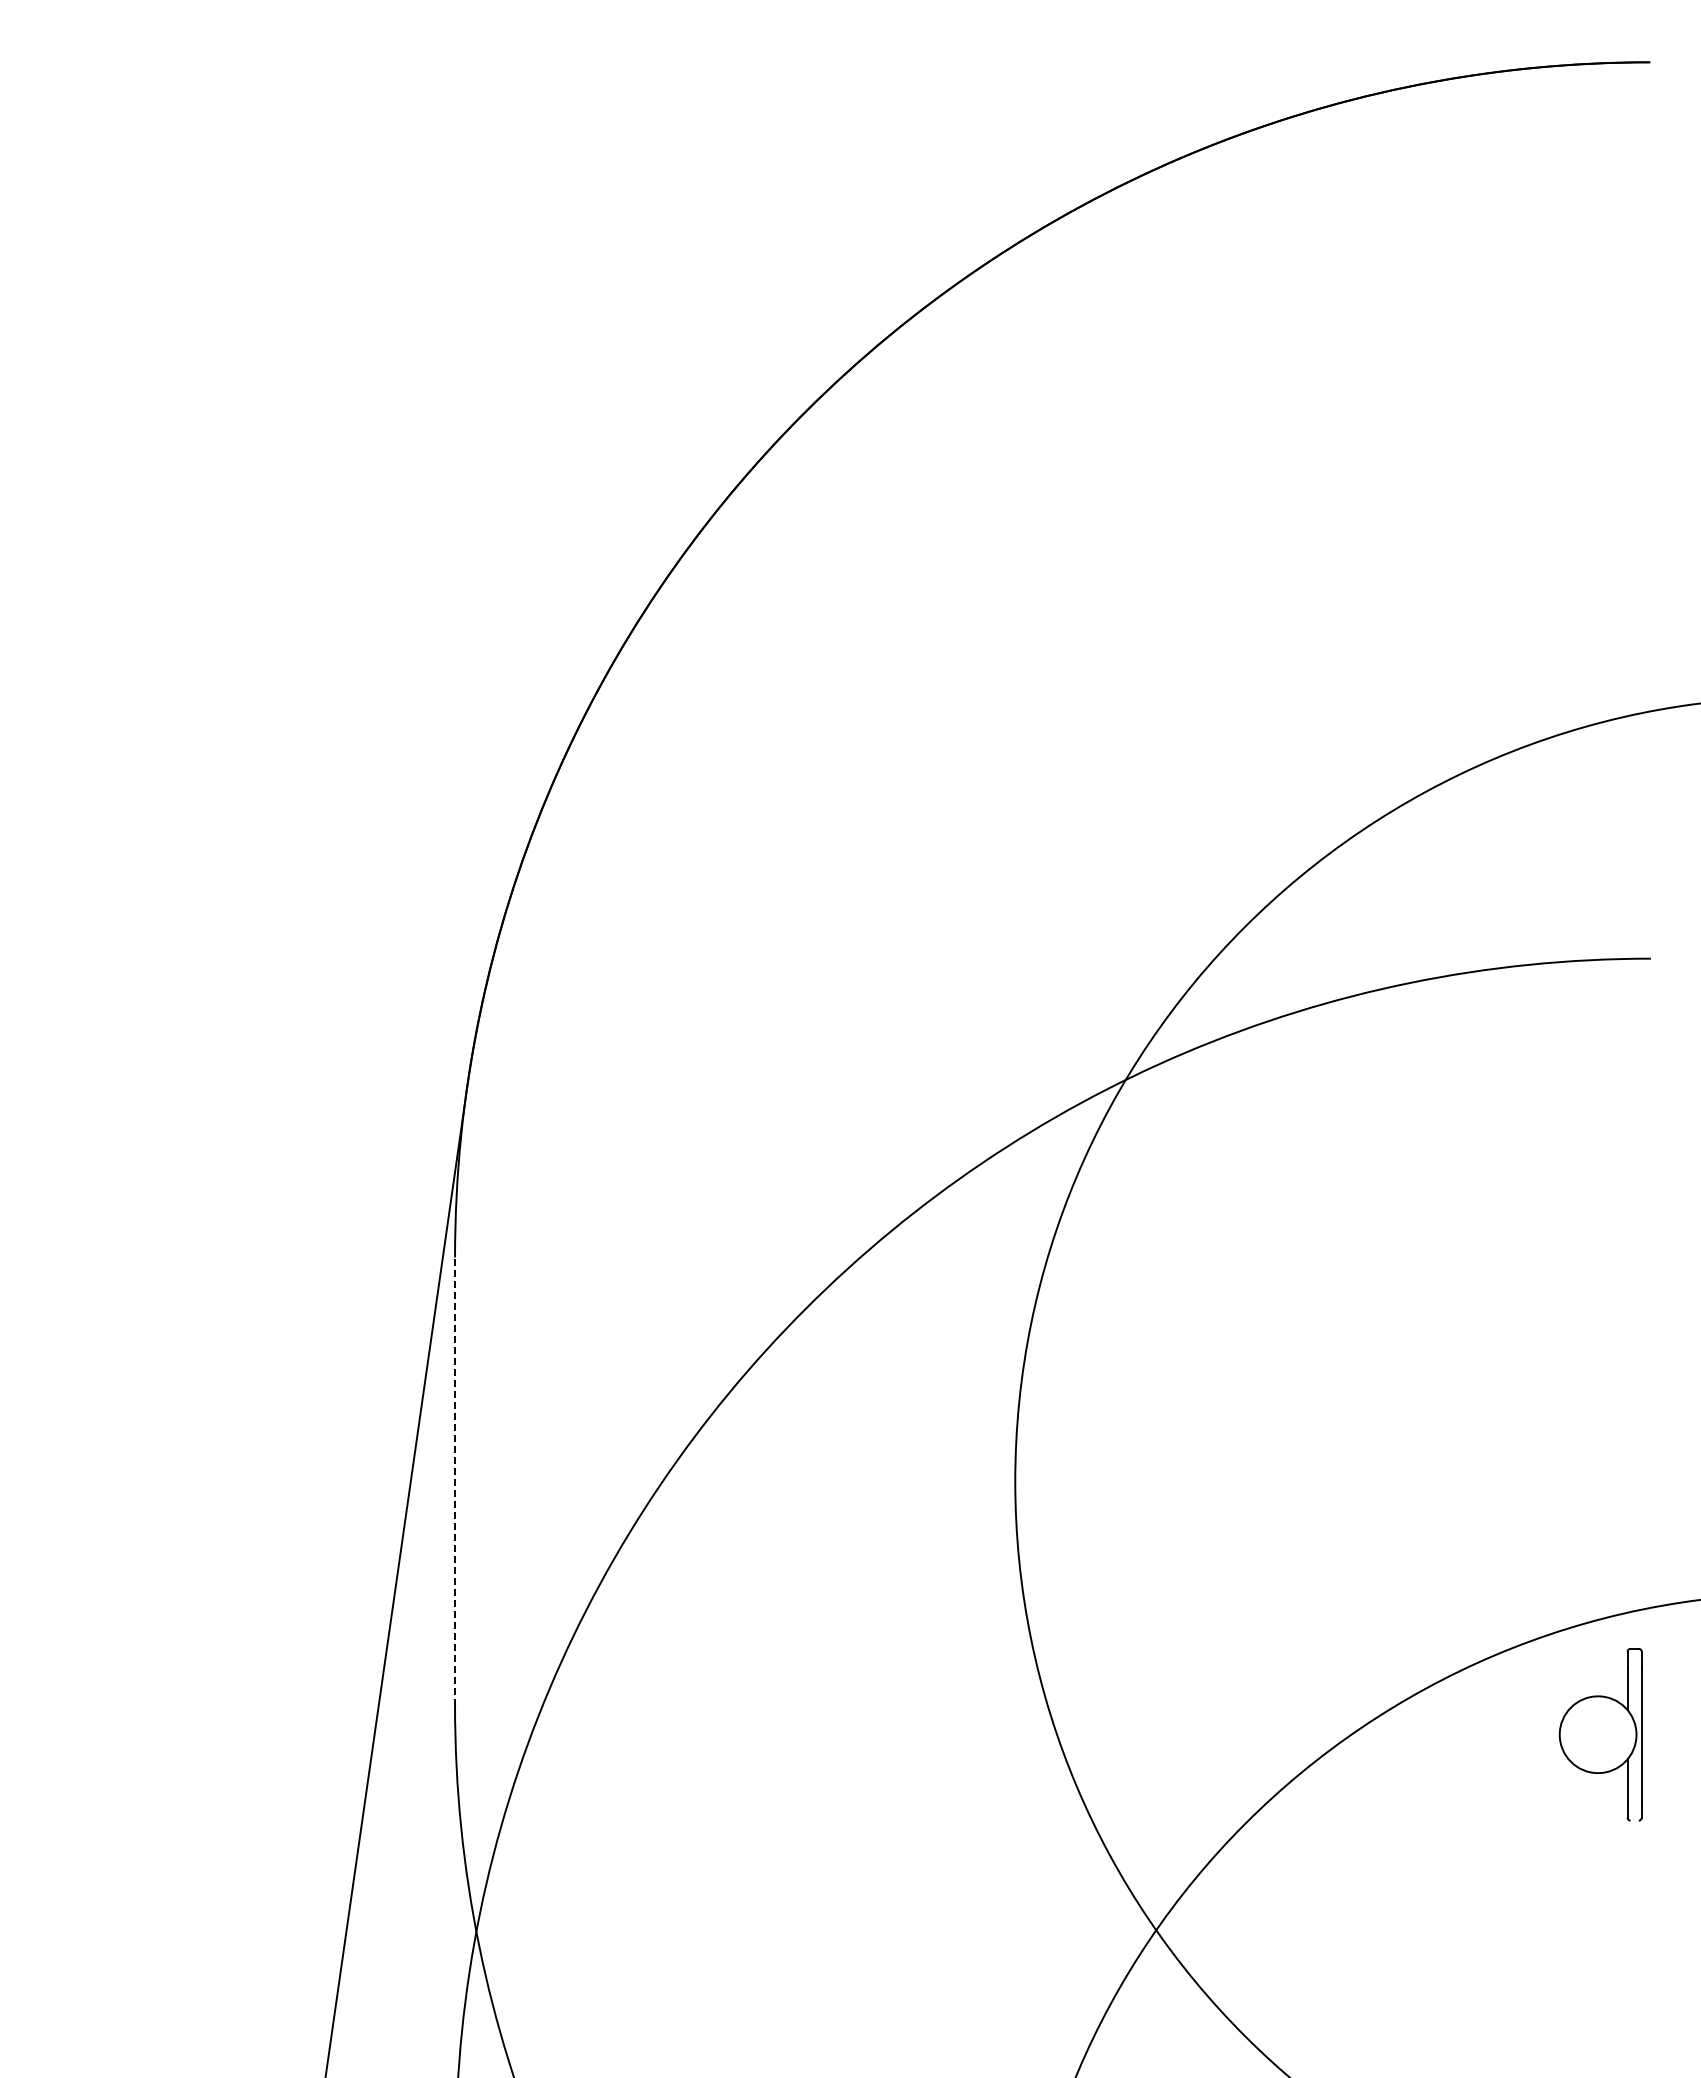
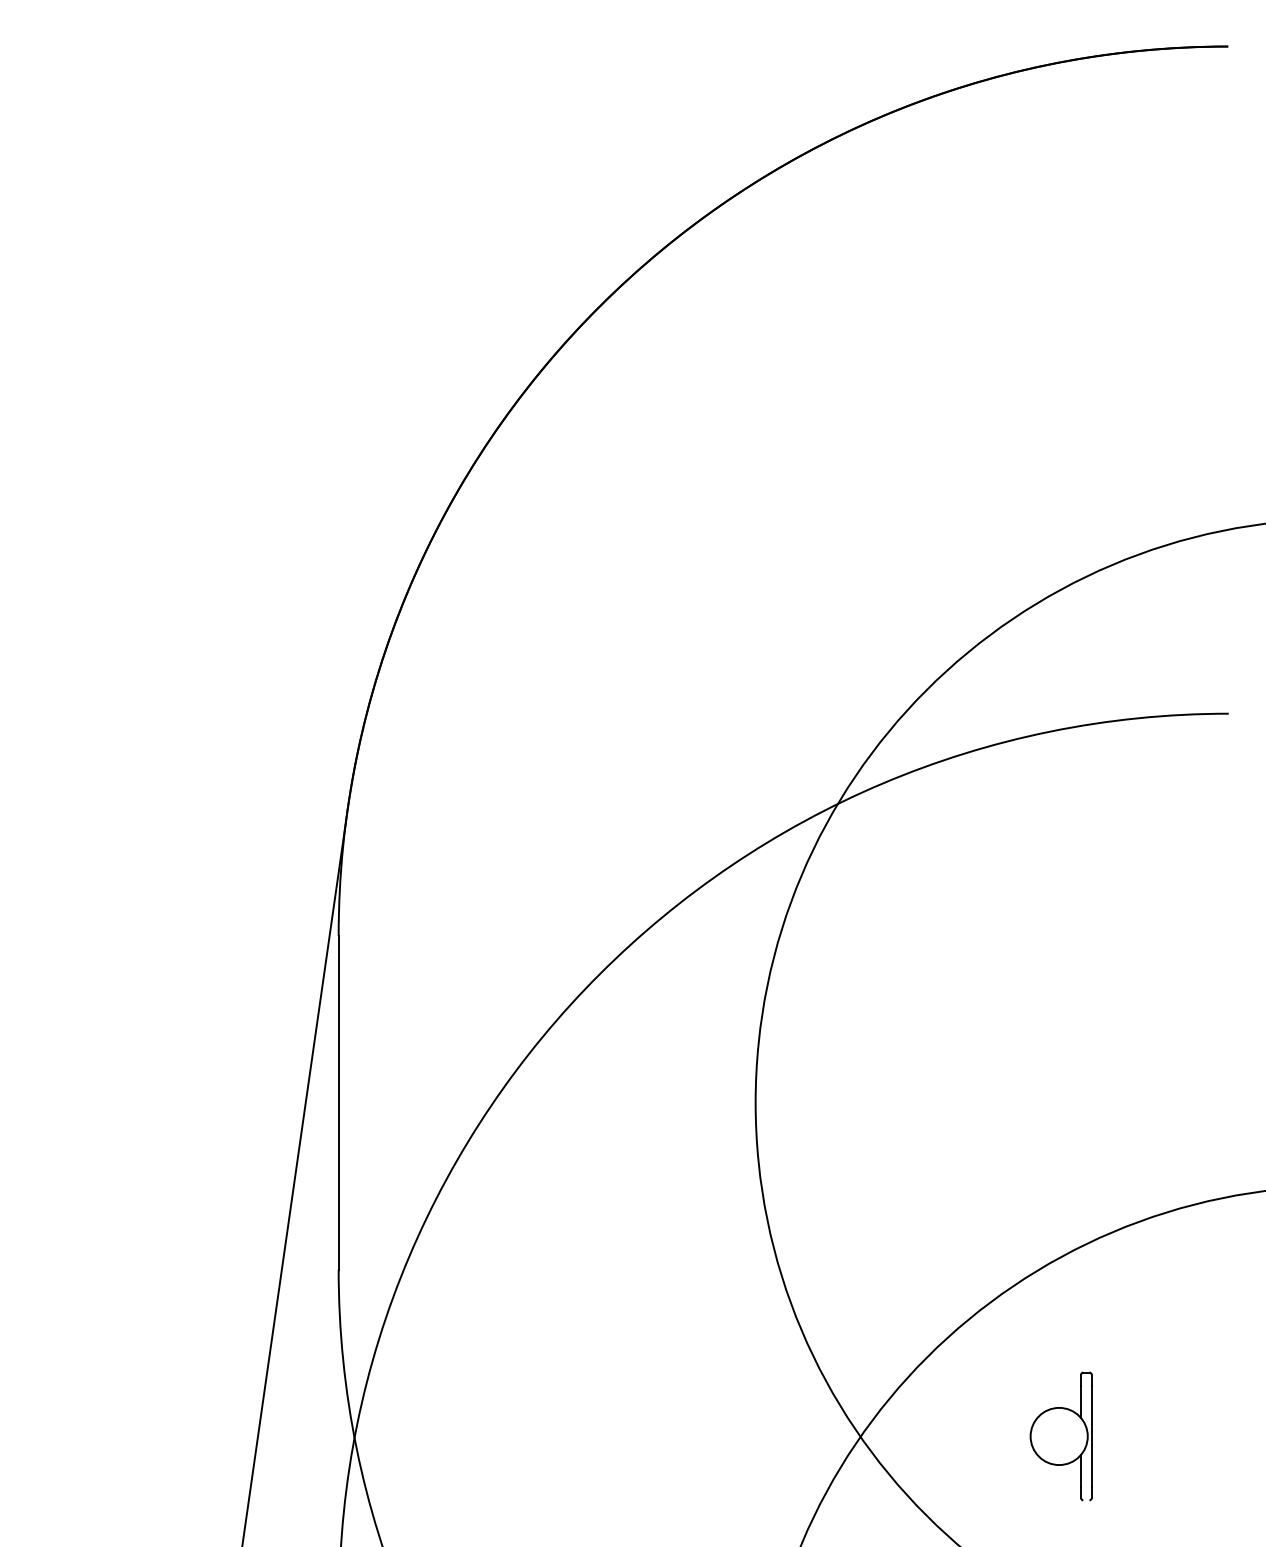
line: (455, 1481) -> (339, 1102), dashed -> solid
part: (1600, 1734) -> (1060, 1436), moved

